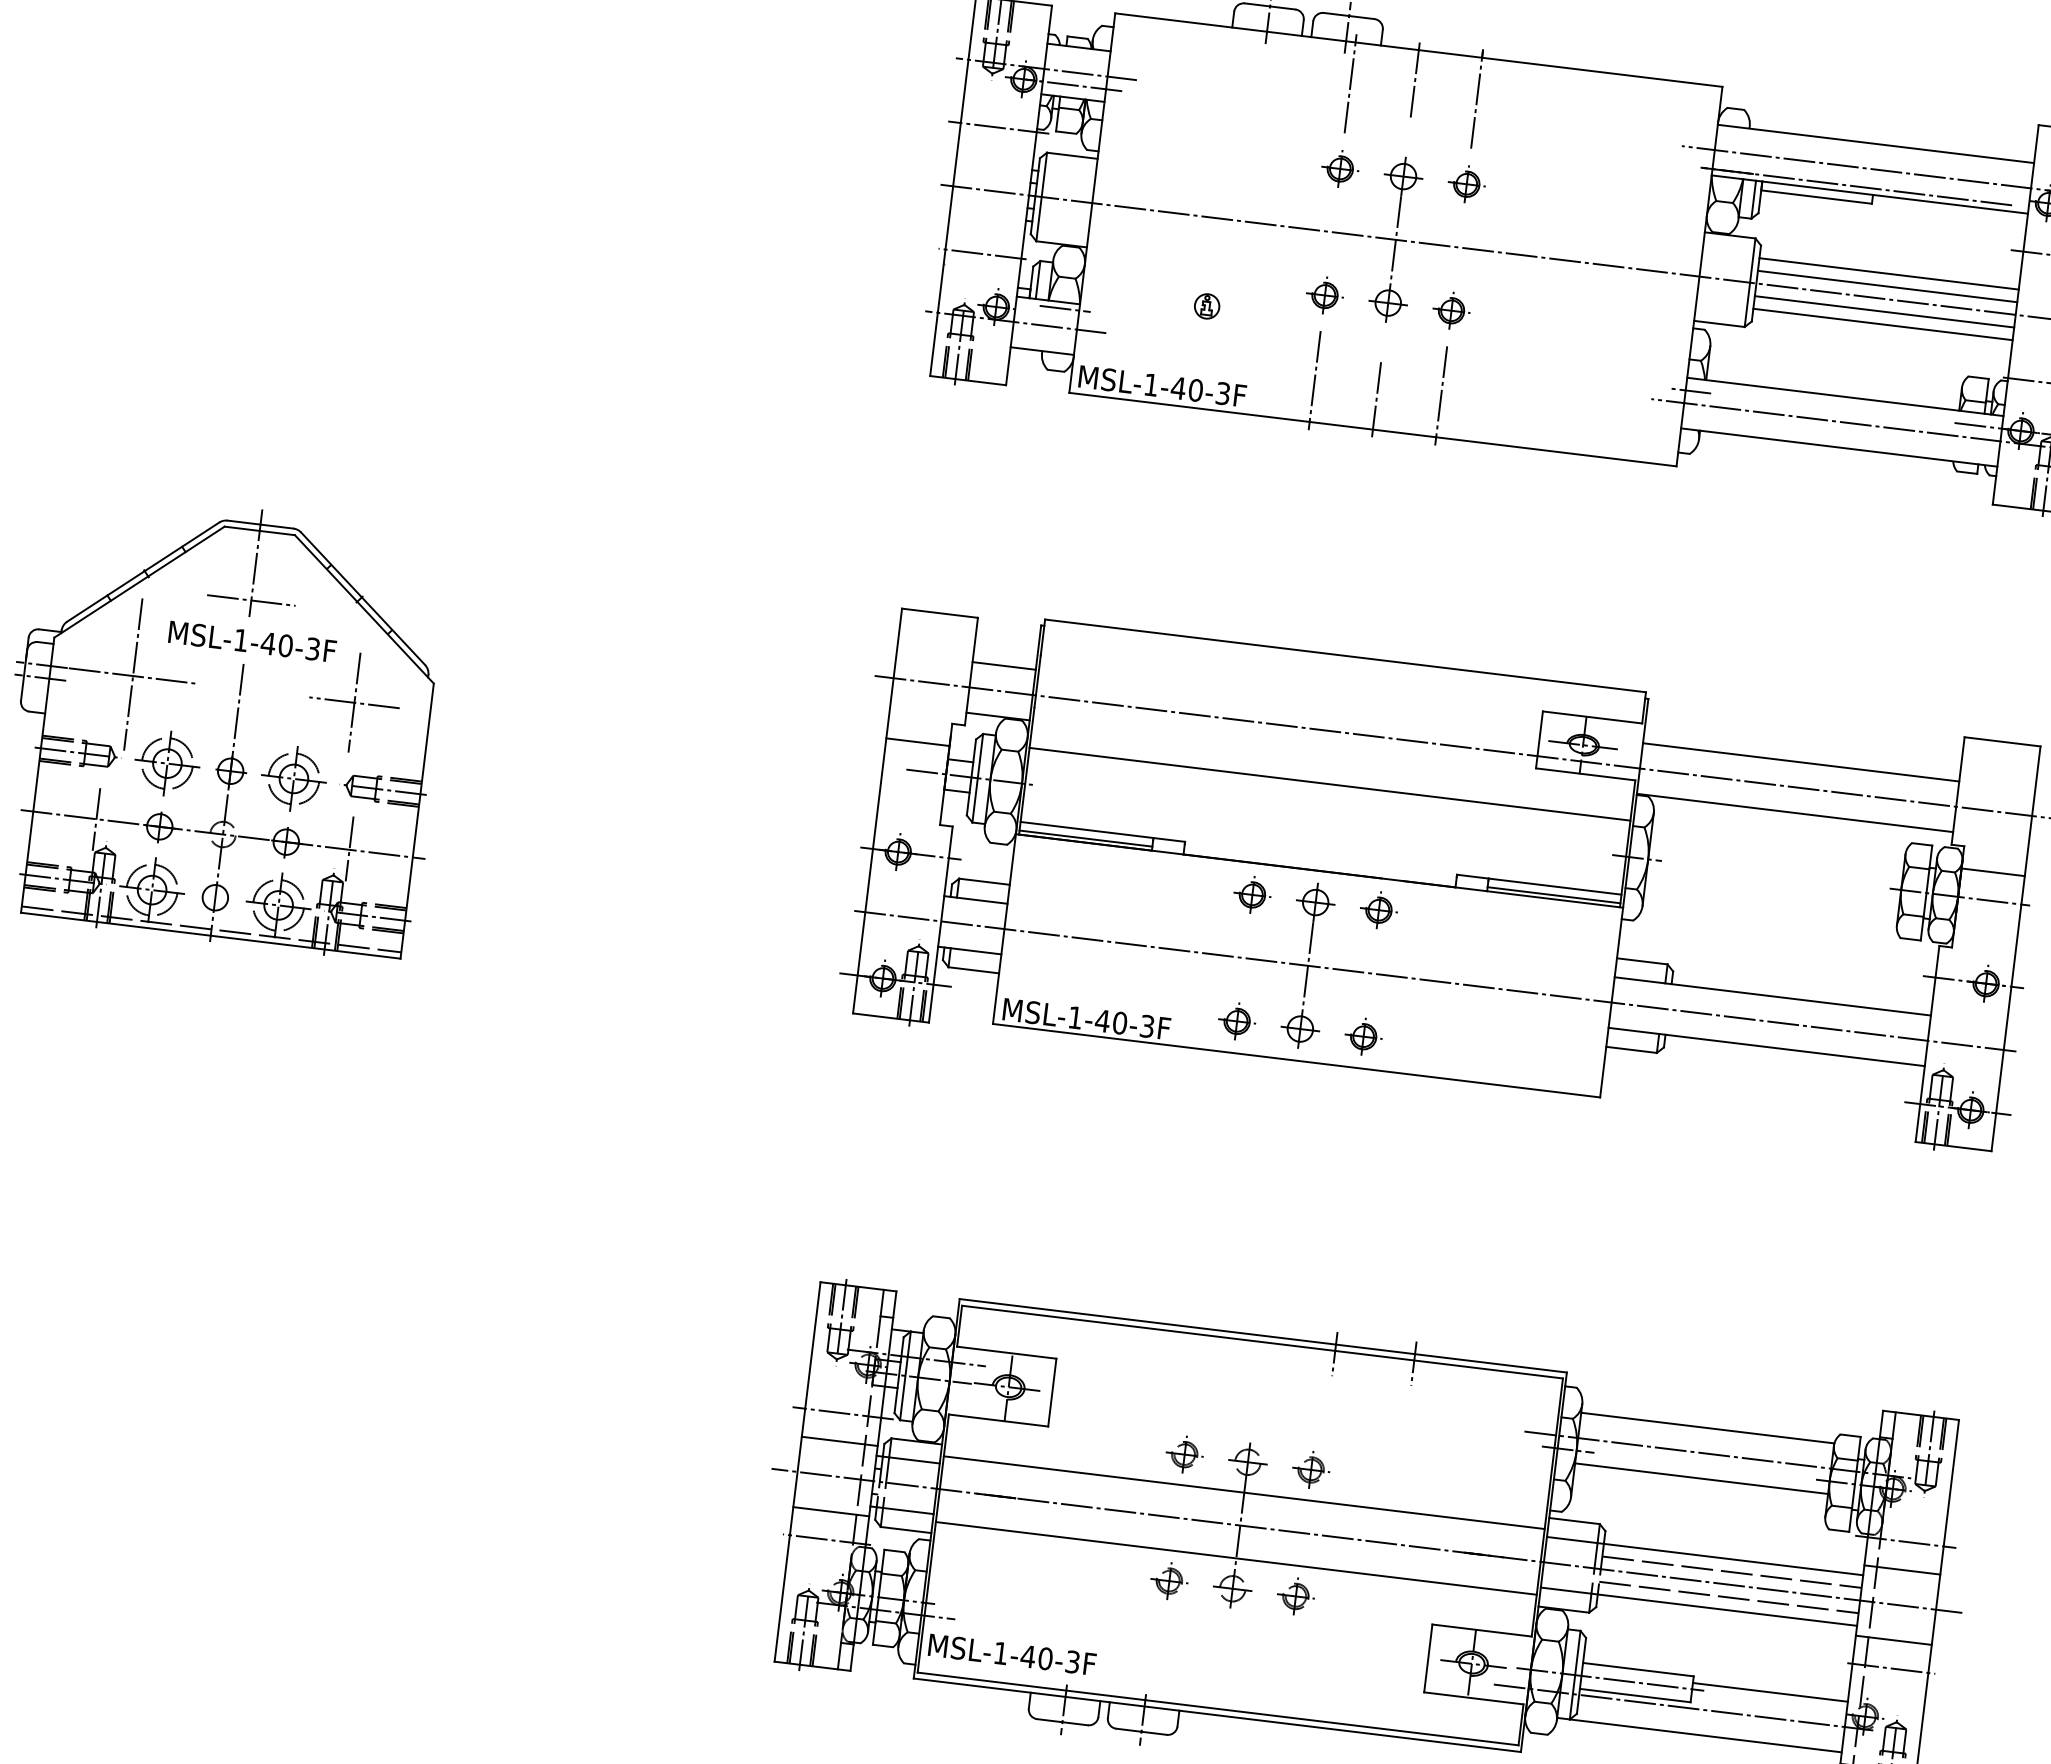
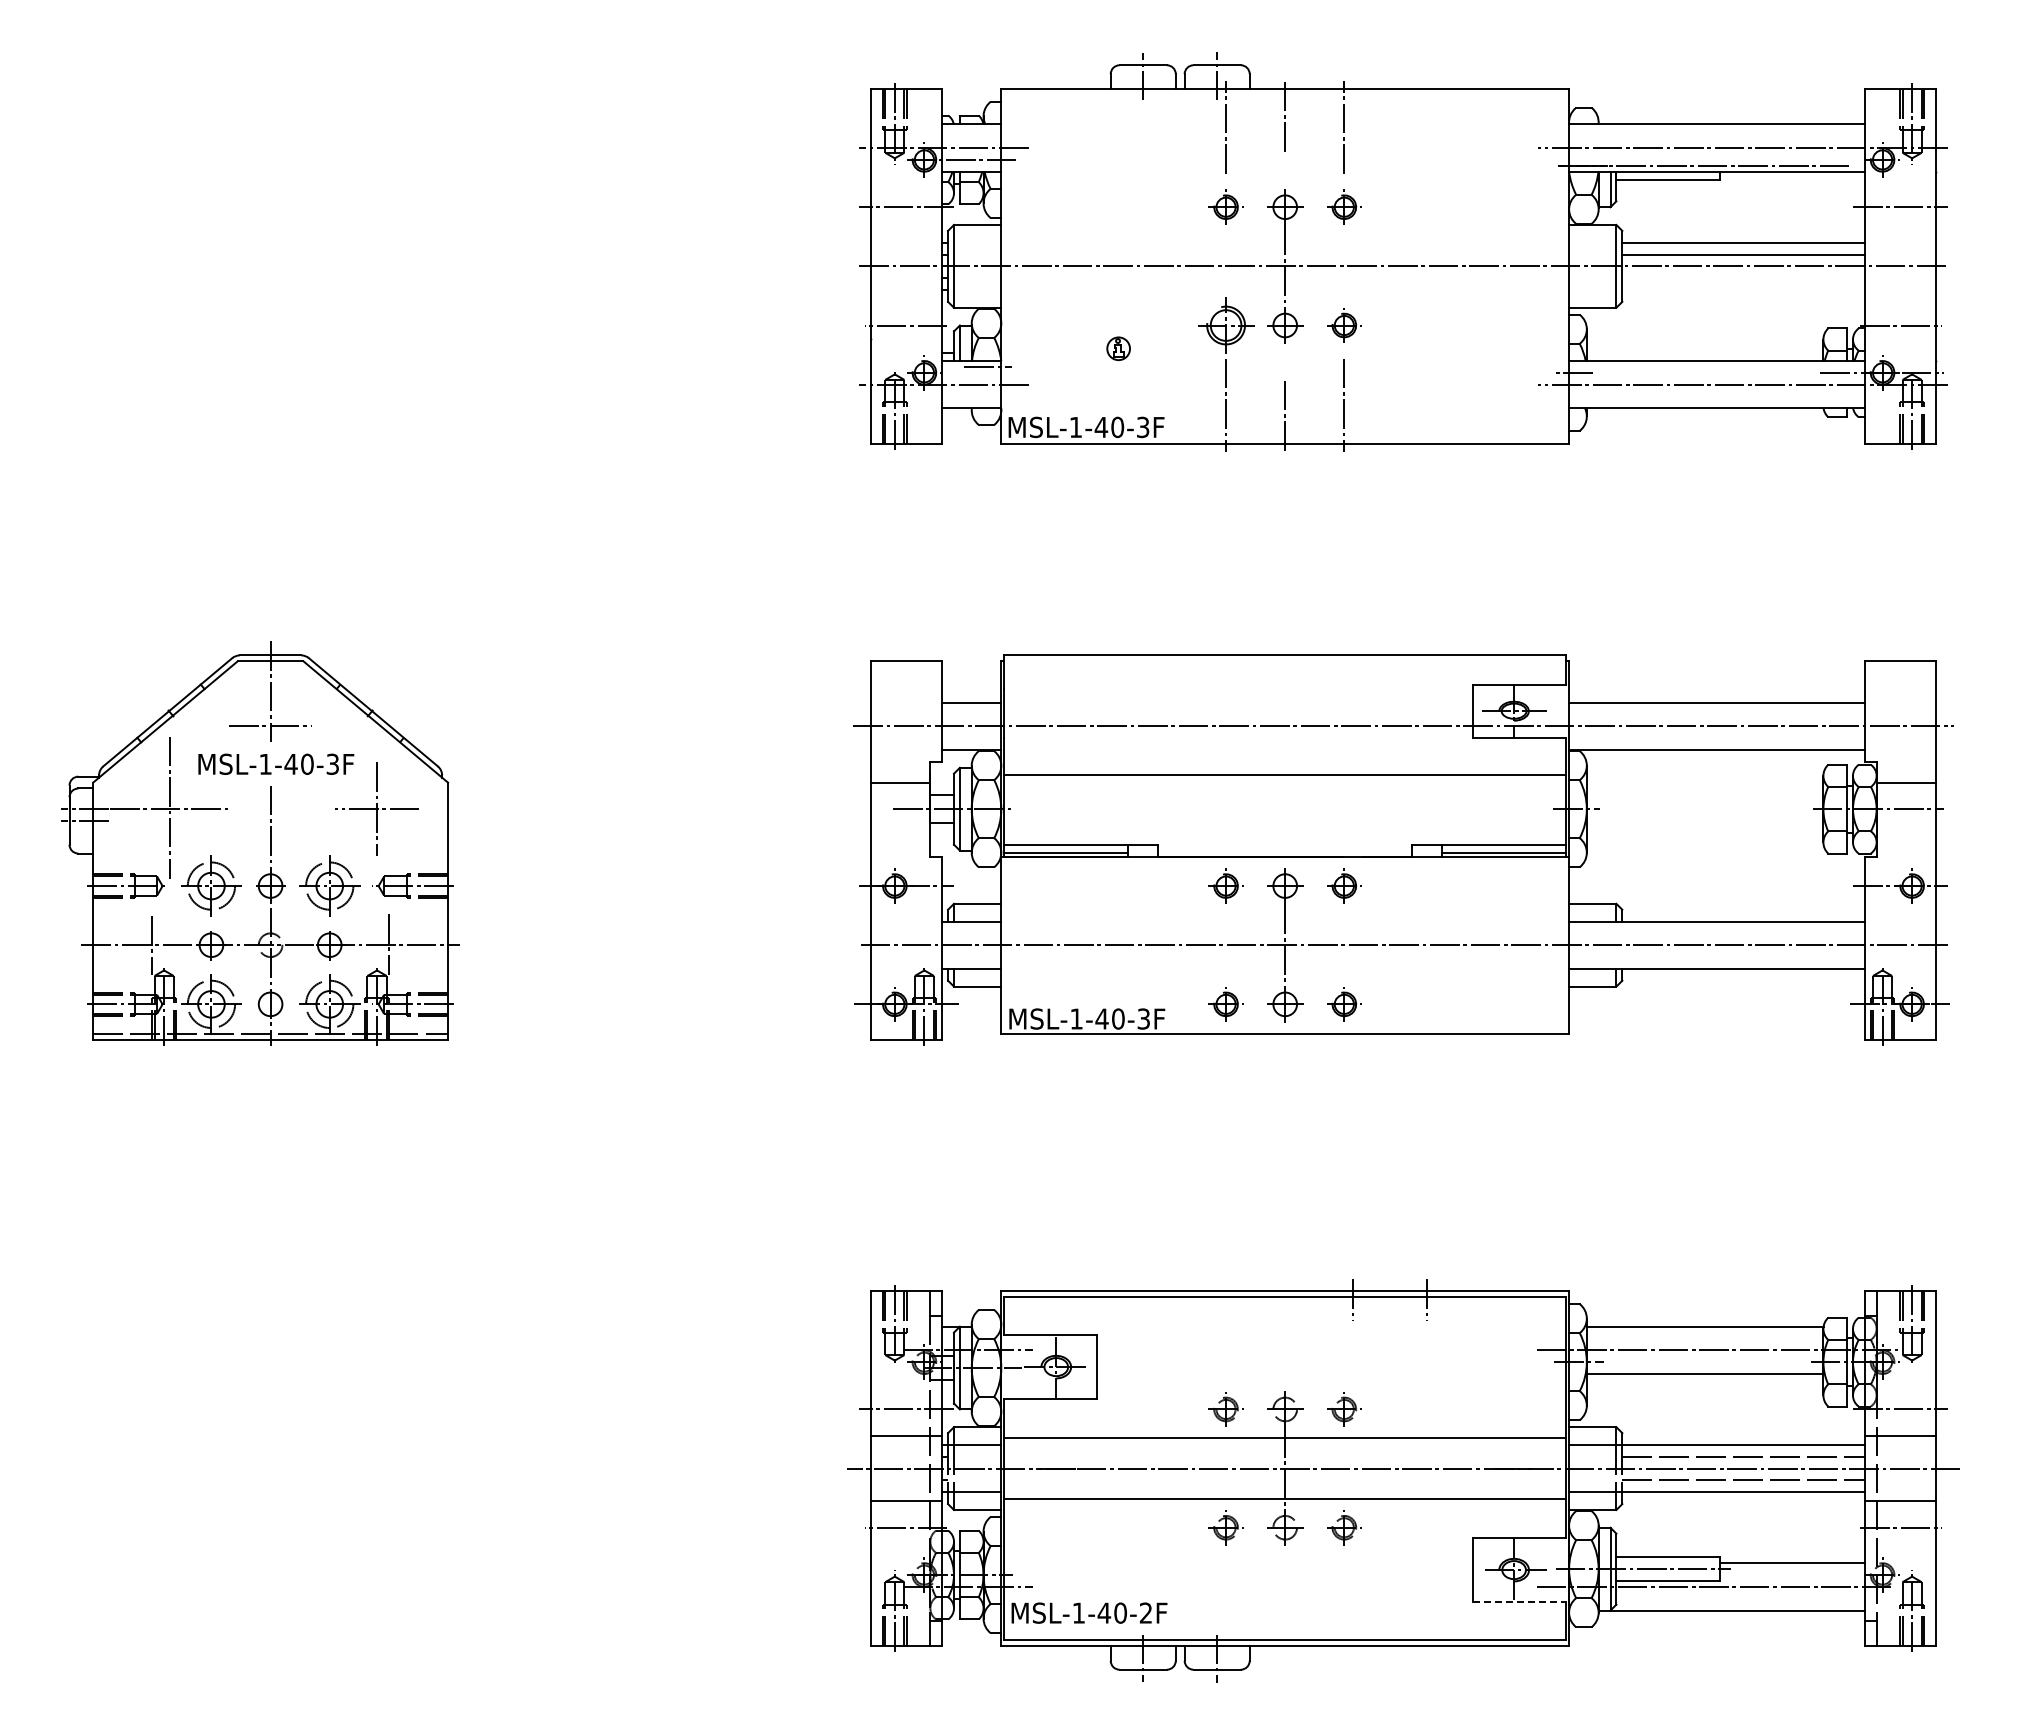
part: (1324, 295) -> (1225, 325), size x1.6
line: (1884, 312) -> (1743, 278), removed
line: (1882, 324) -> (1743, 290), removed
text: (1073, 1661) -> (1146, 1612), MSL-1-40-3F -> MSL-1-40-2F
line: (1474, 1698) -> (1520, 1601), solid -> dashed

